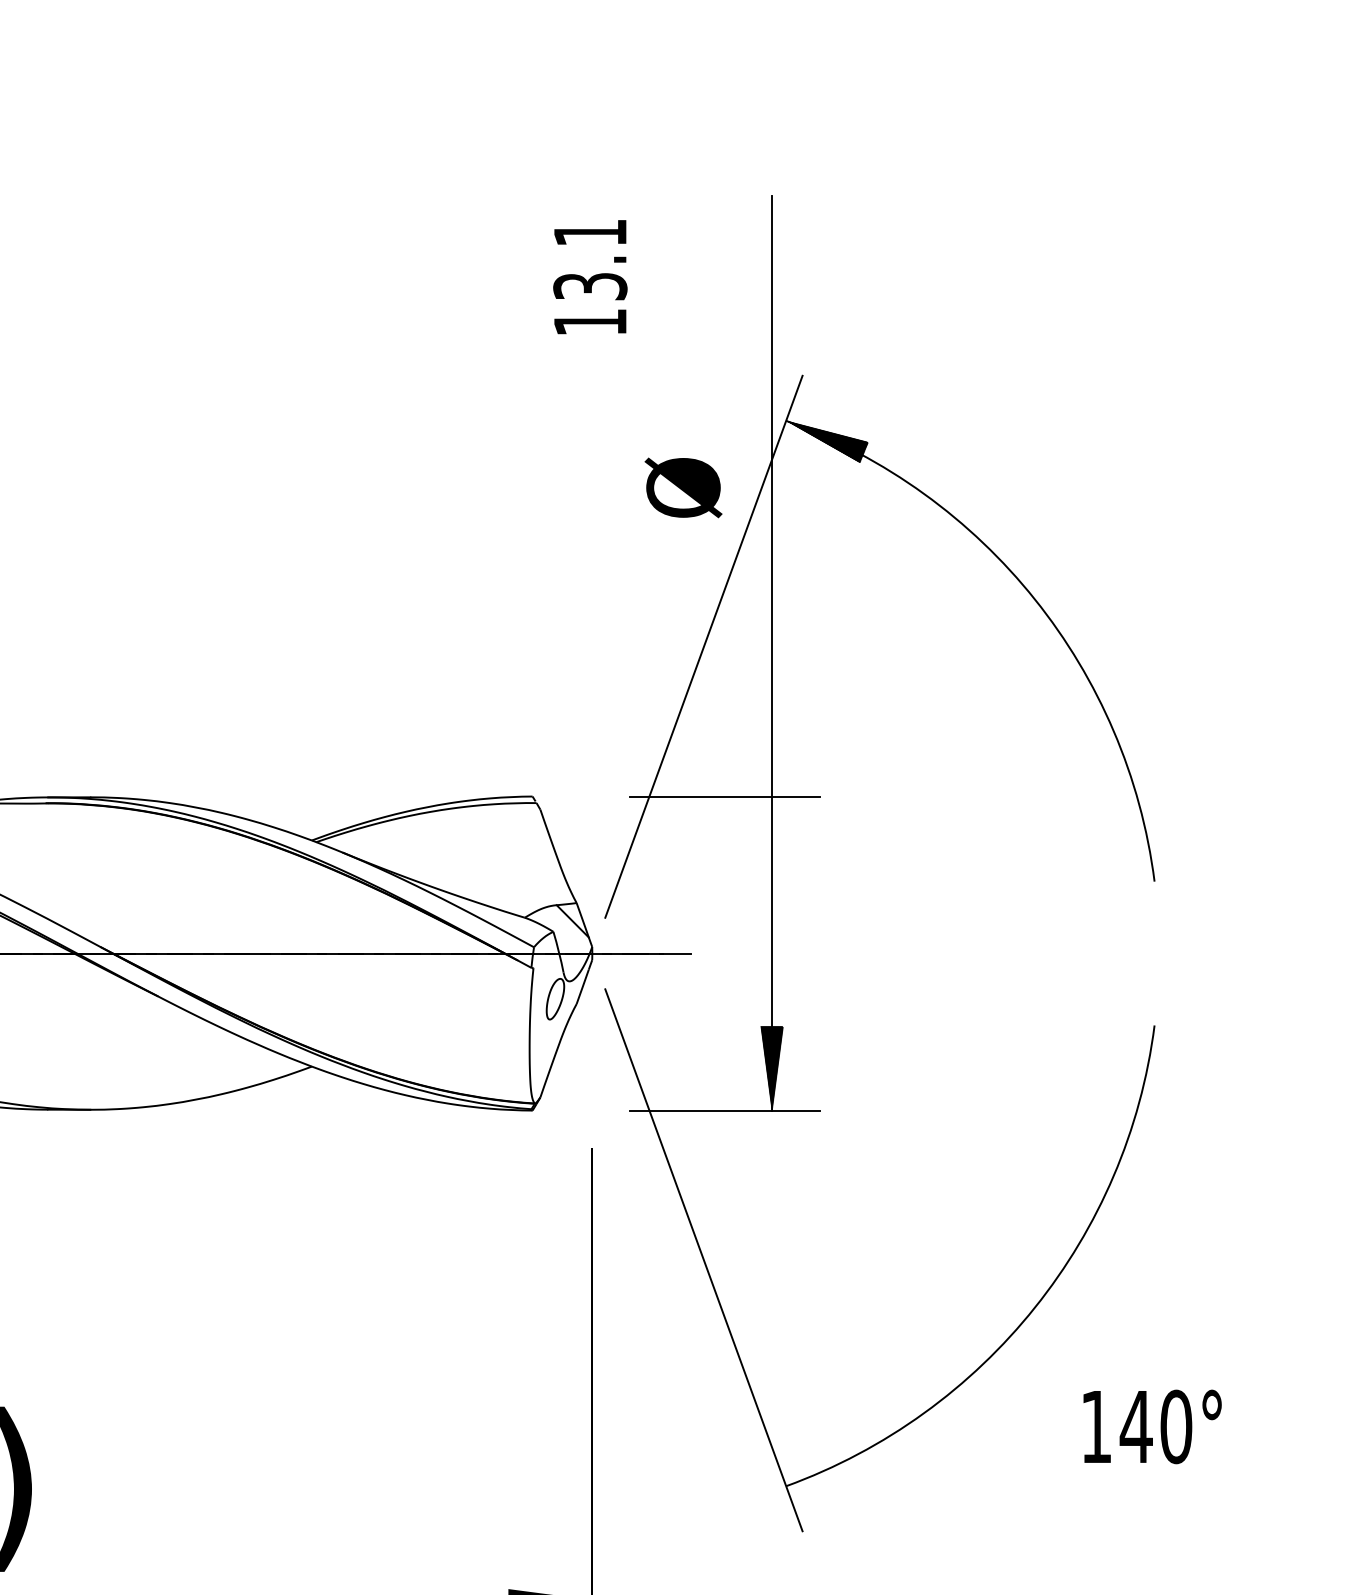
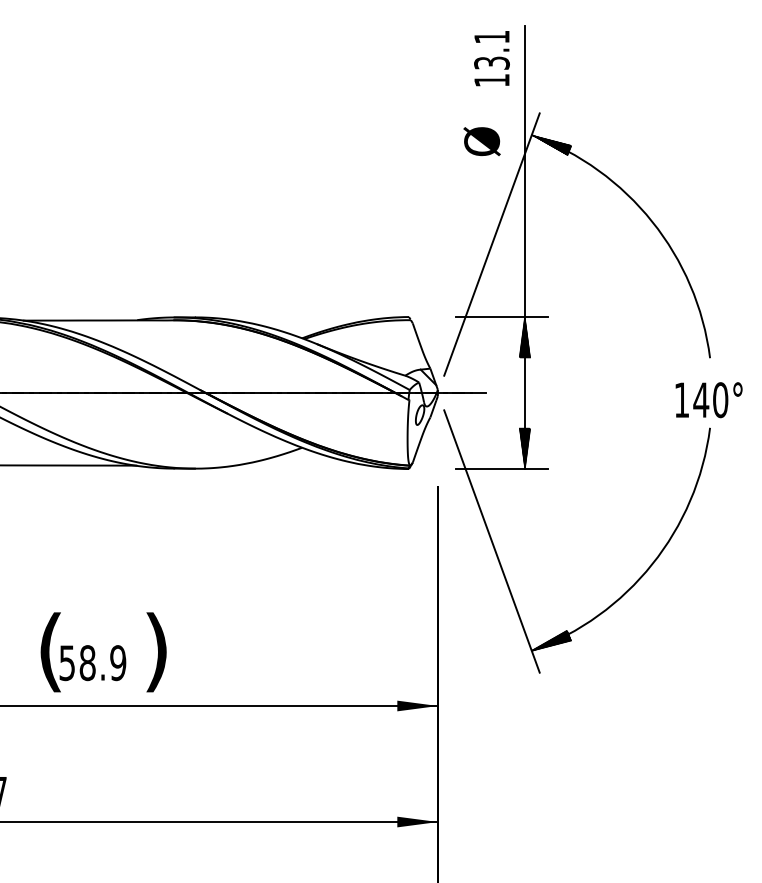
text: (589, 276) -> (491, 58), moved
text: (682, 487) -> (481, 141), moved
hatch: (771, 838) -> (524, 337), added
text: (1151, 1427) -> (708, 400), moved
hatch: (826, 1464) -> (551, 640), added

